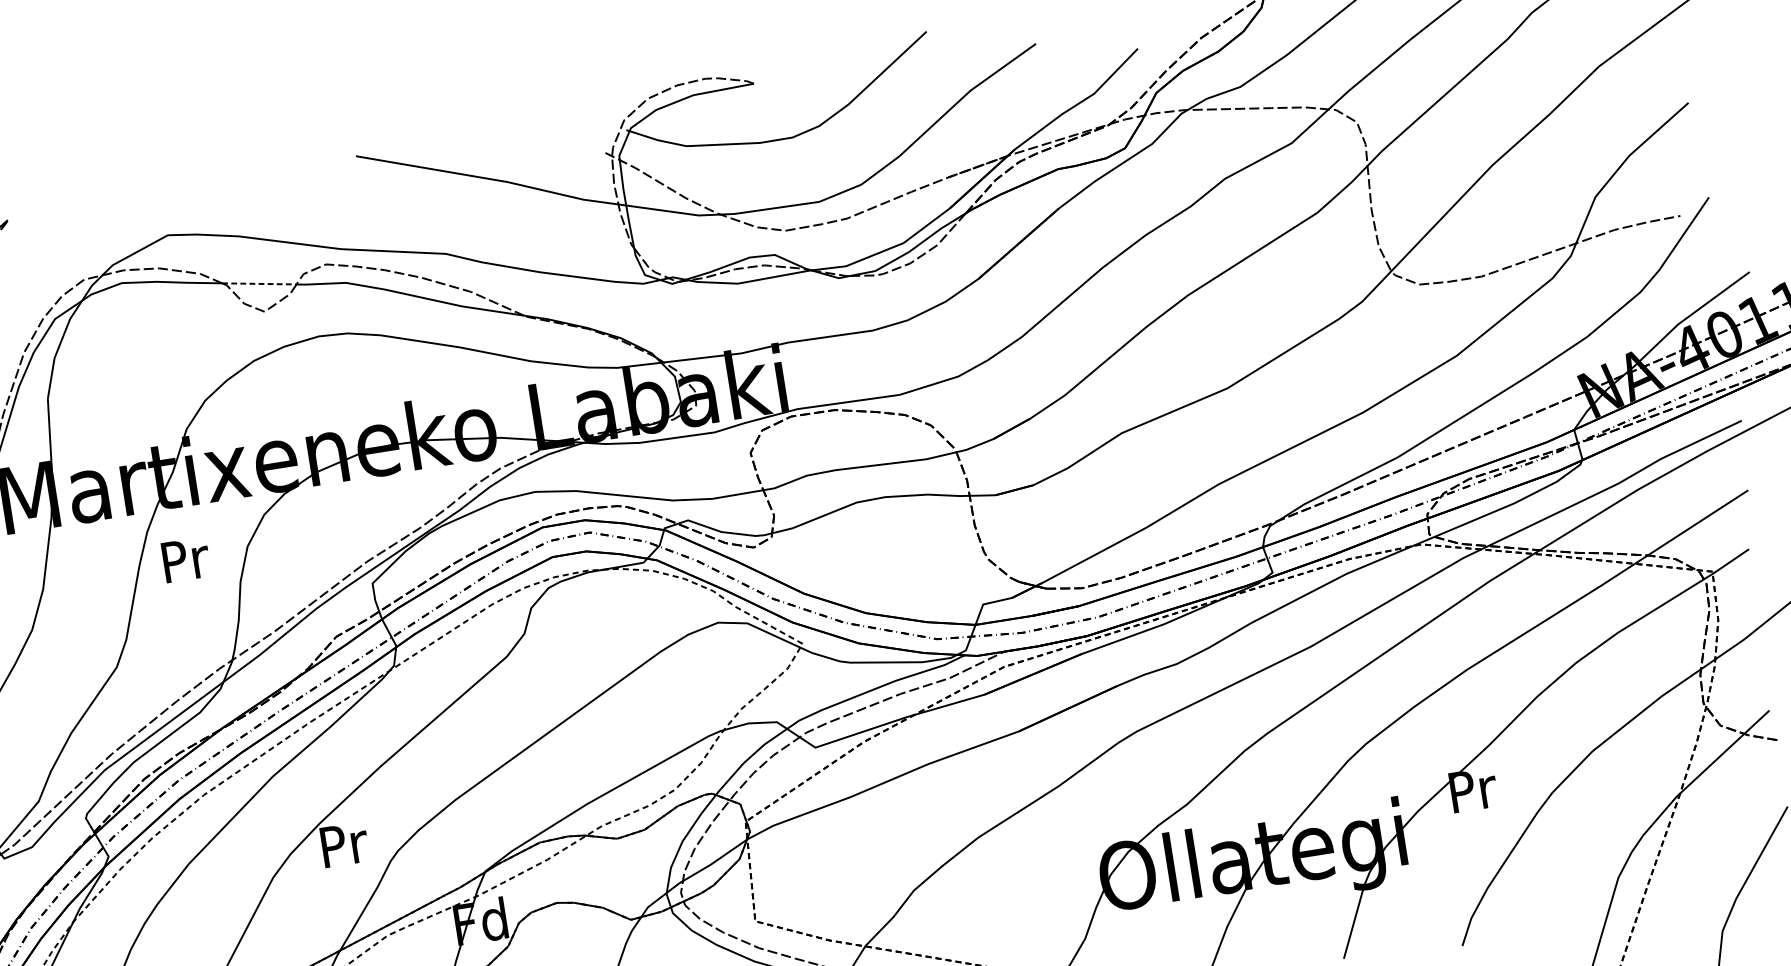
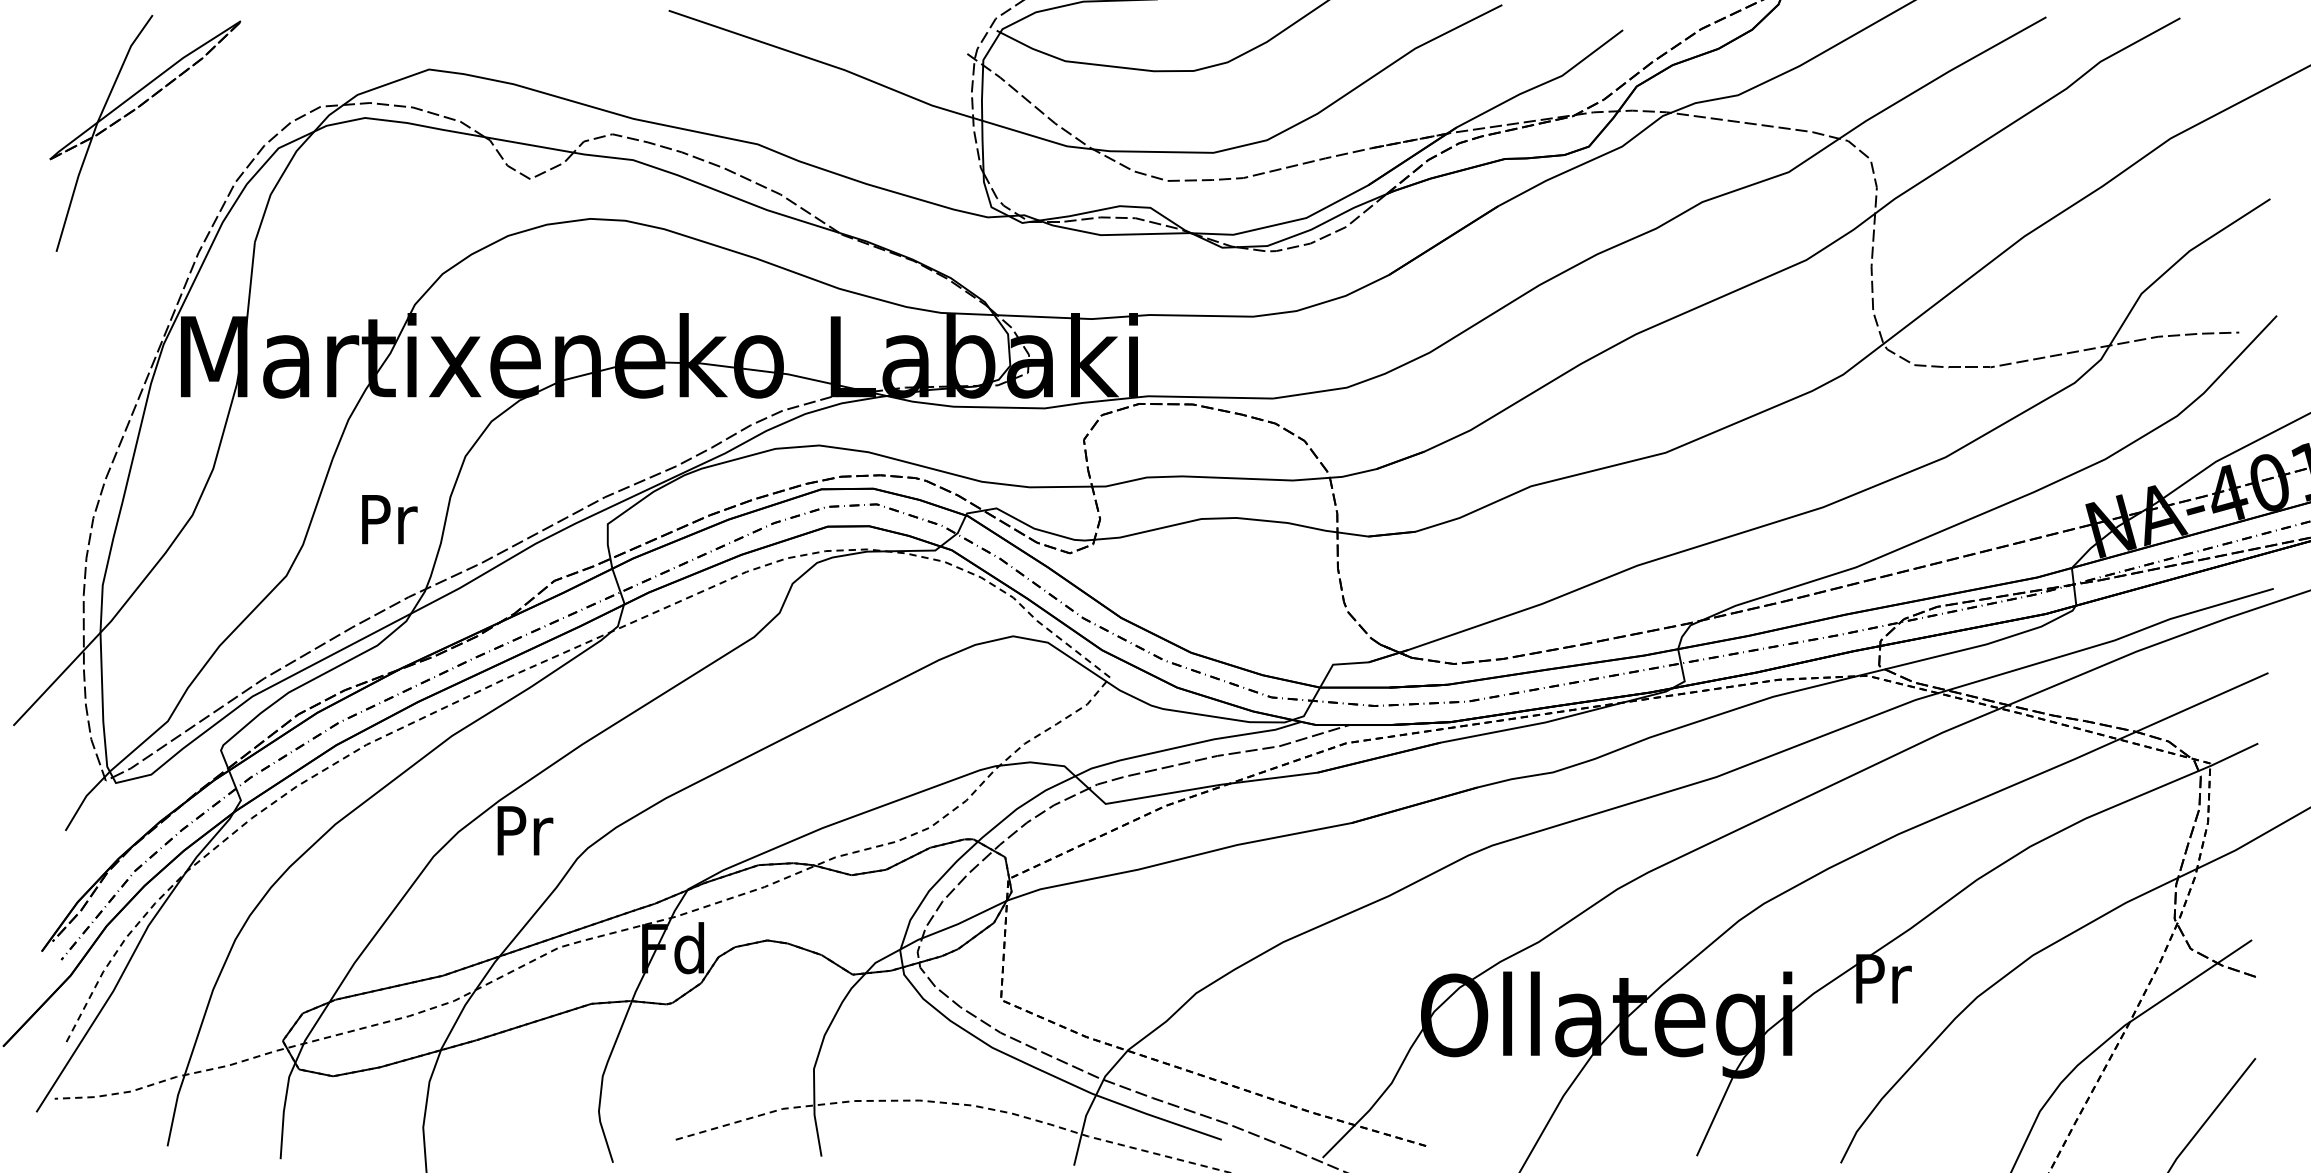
line: (259, 283) -> (529, 144), dashed -> solid
text: (186, 559) -> (389, 519), moved

